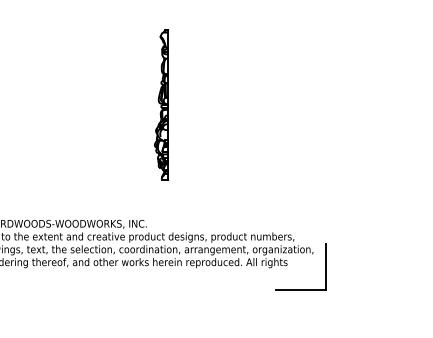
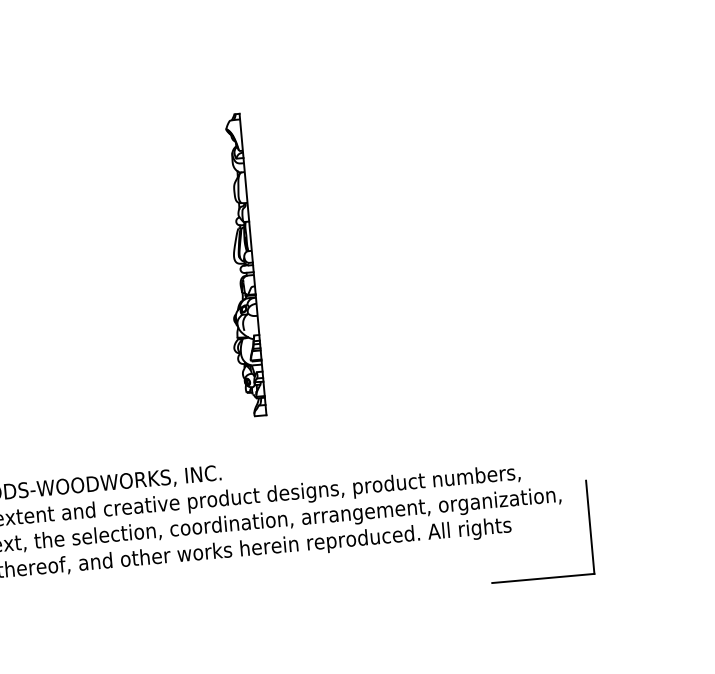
part: (161, 104) -> (240, 265), moved

